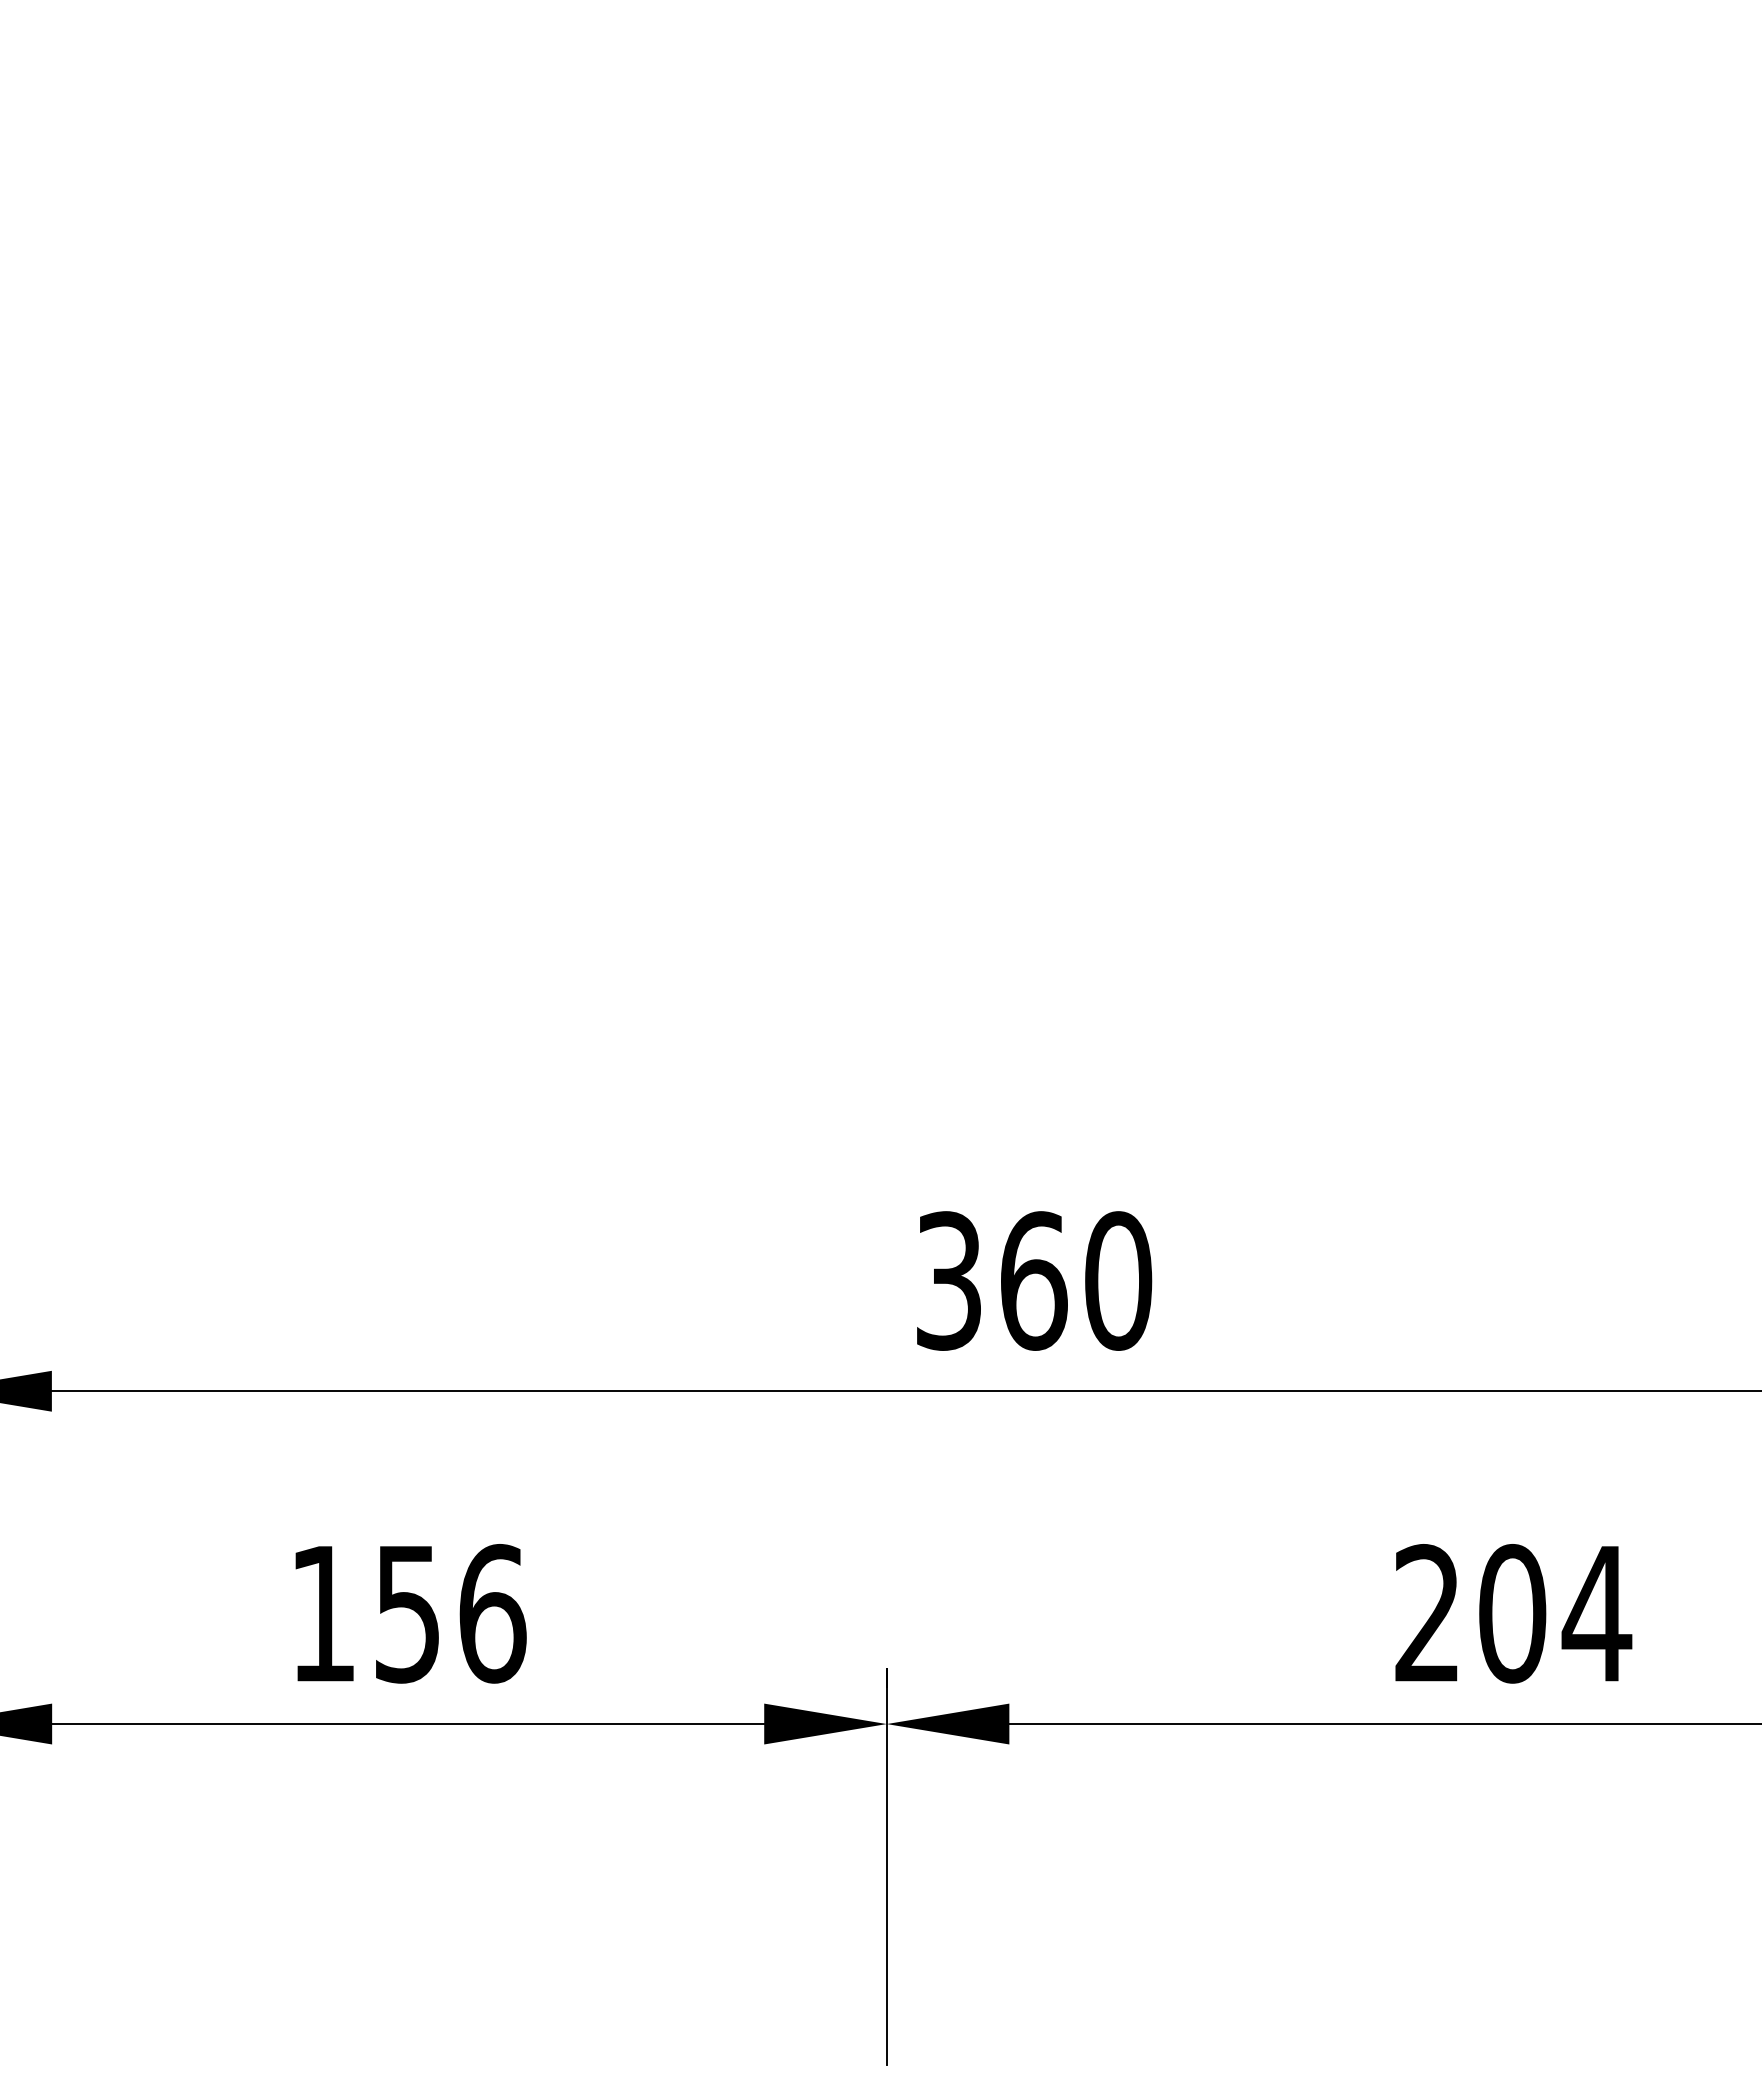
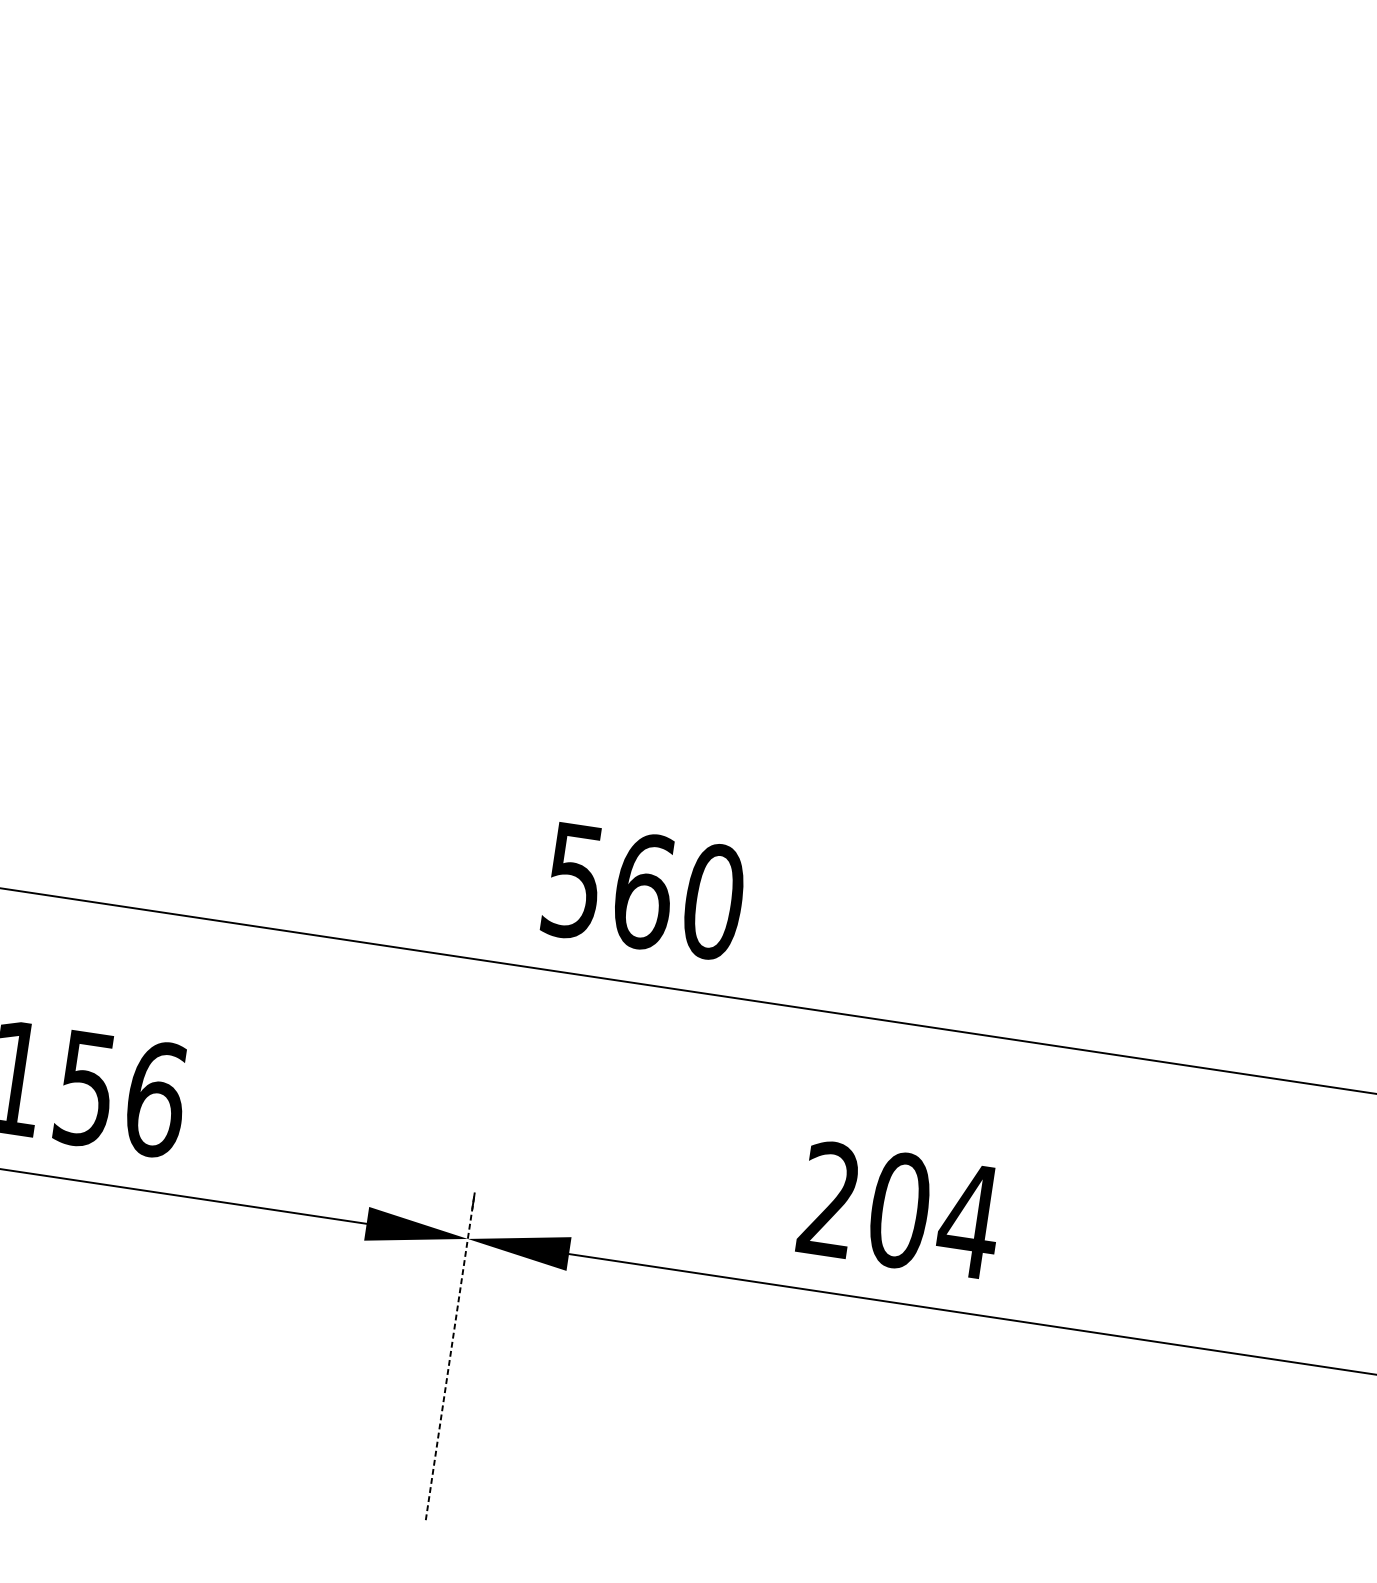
text: (948, 1280) -> (573, 880), 360 -> 560
text: (1513, 1613) -> (900, 1210), moved
line: (886, 1866) -> (450, 1356), solid -> dashed

